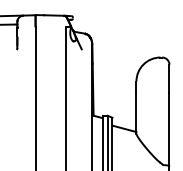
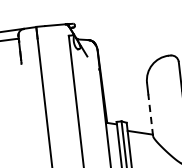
line: (136, 112) -> (150, 114), solid -> dashed

